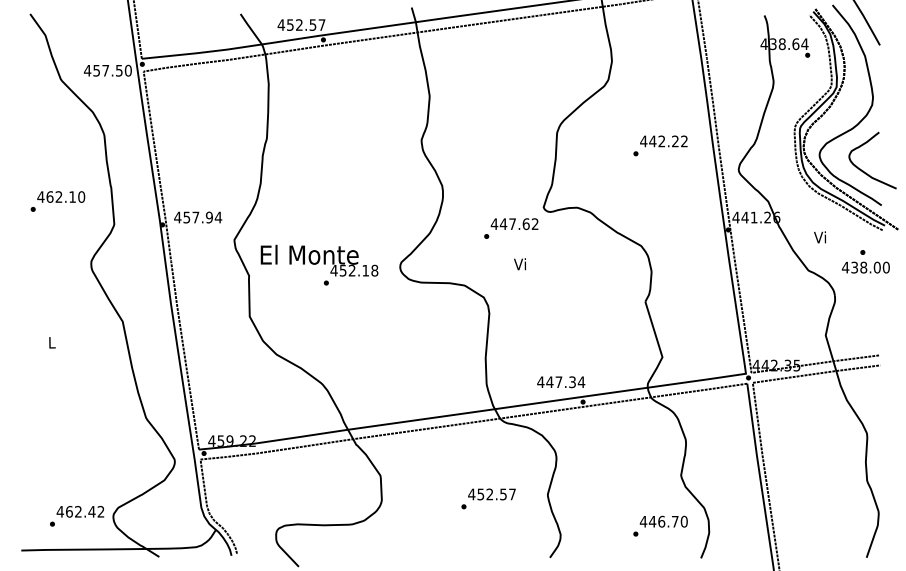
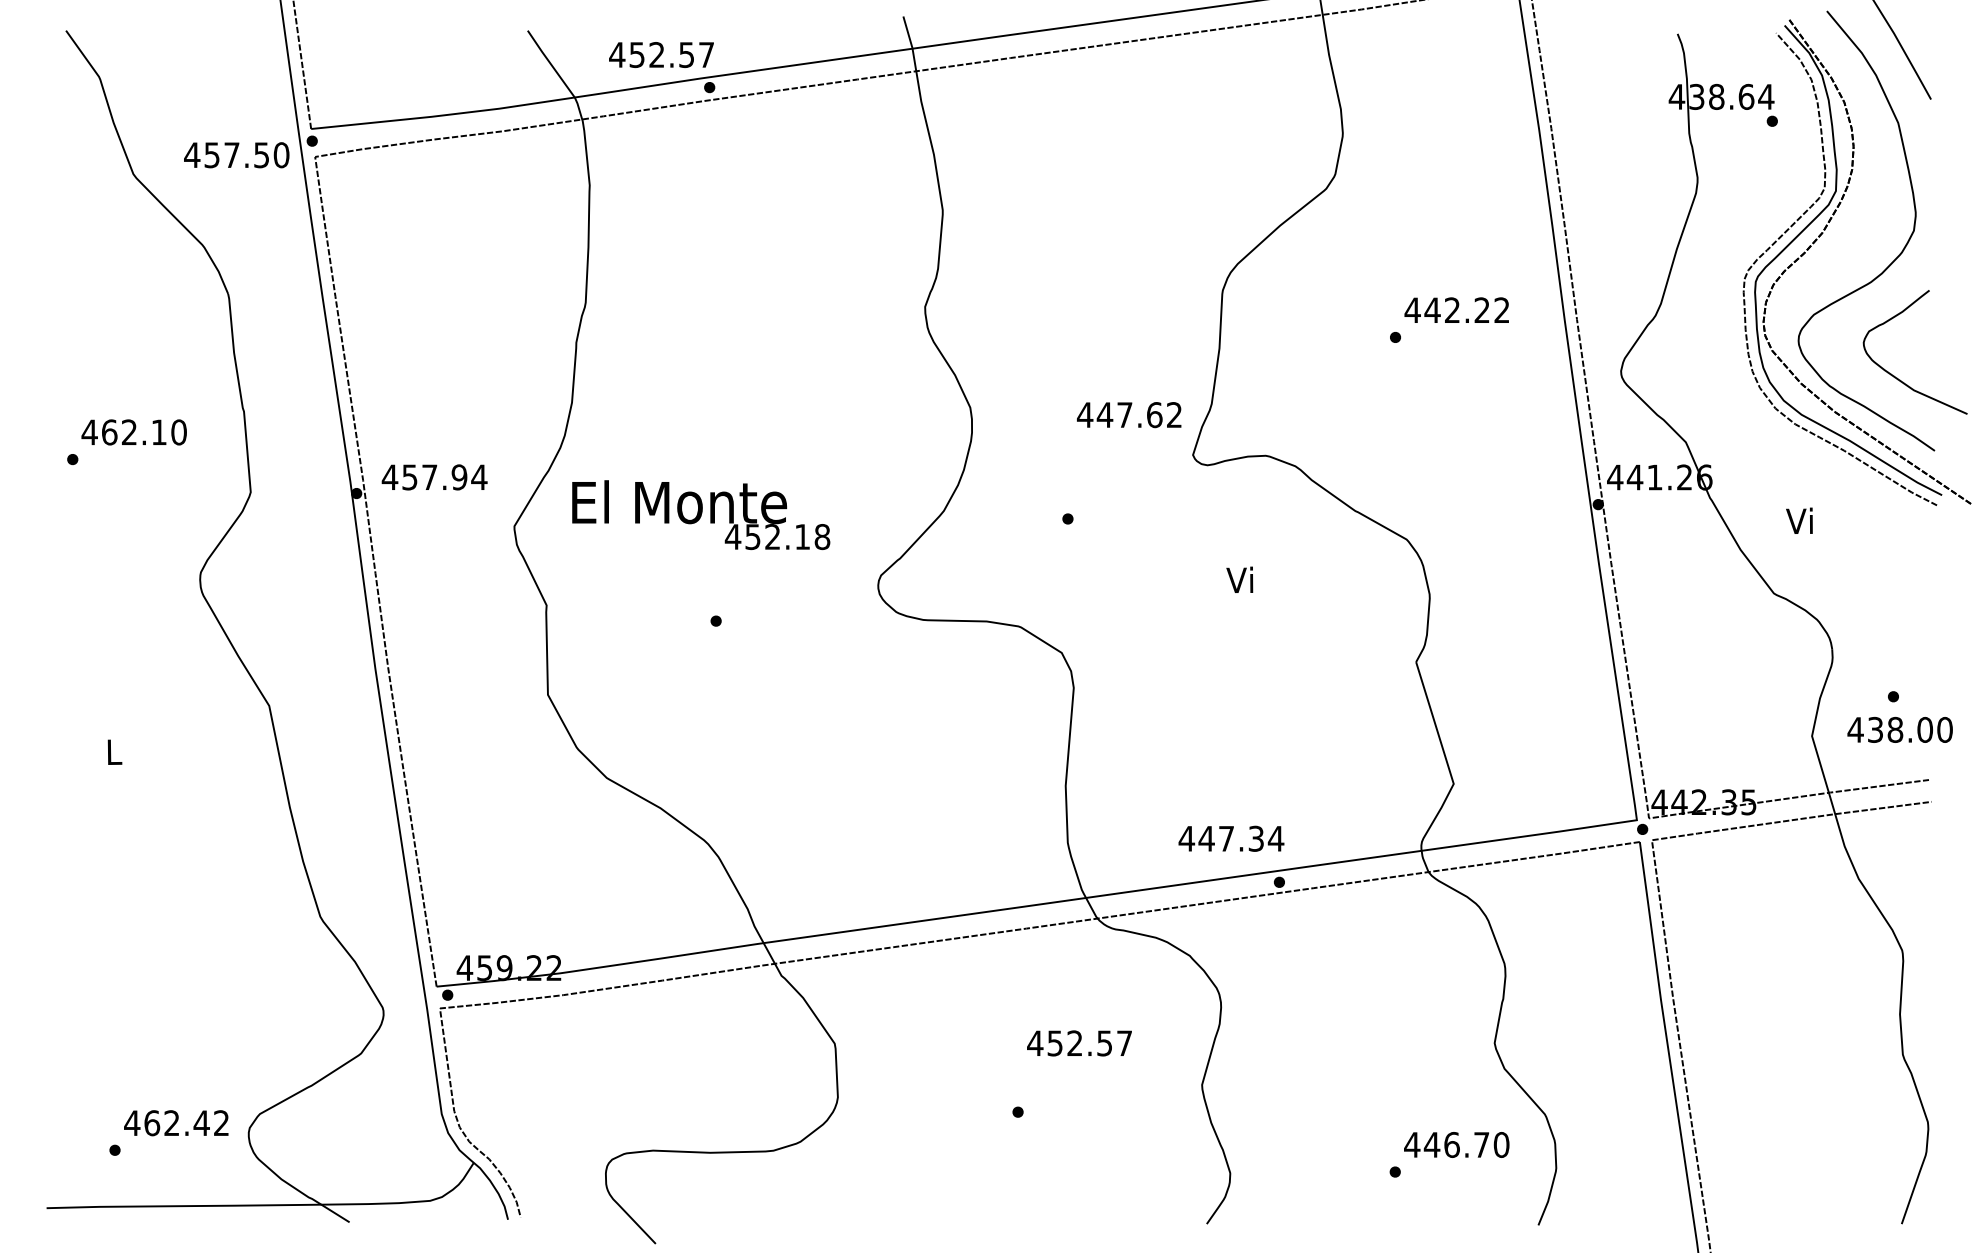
text: (514, 224) -> (1128, 415), moved
text: (319, 260) -> (701, 514), moved
text: (865, 261) -> (1899, 716), moved
text: (519, 264) -> (1238, 580), moved
text: (491, 494) -> (1078, 1043), moved

